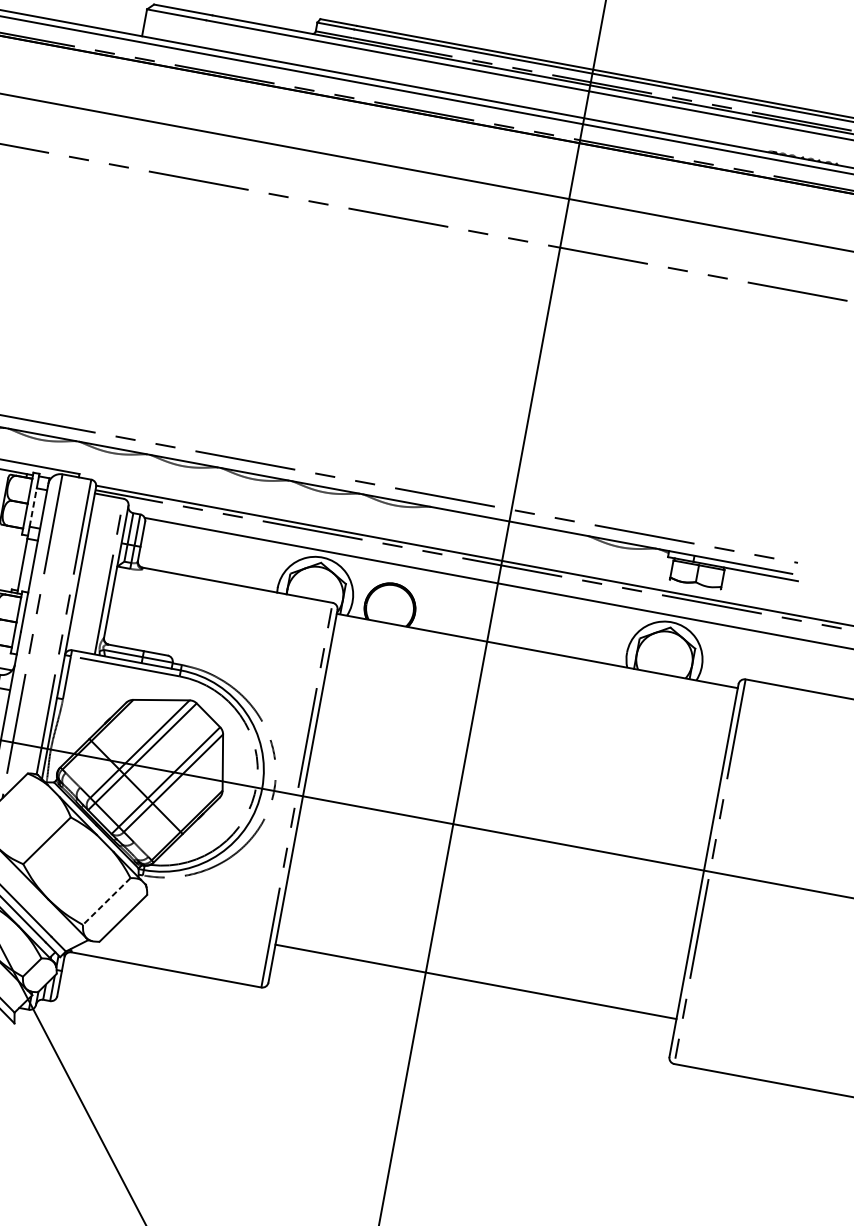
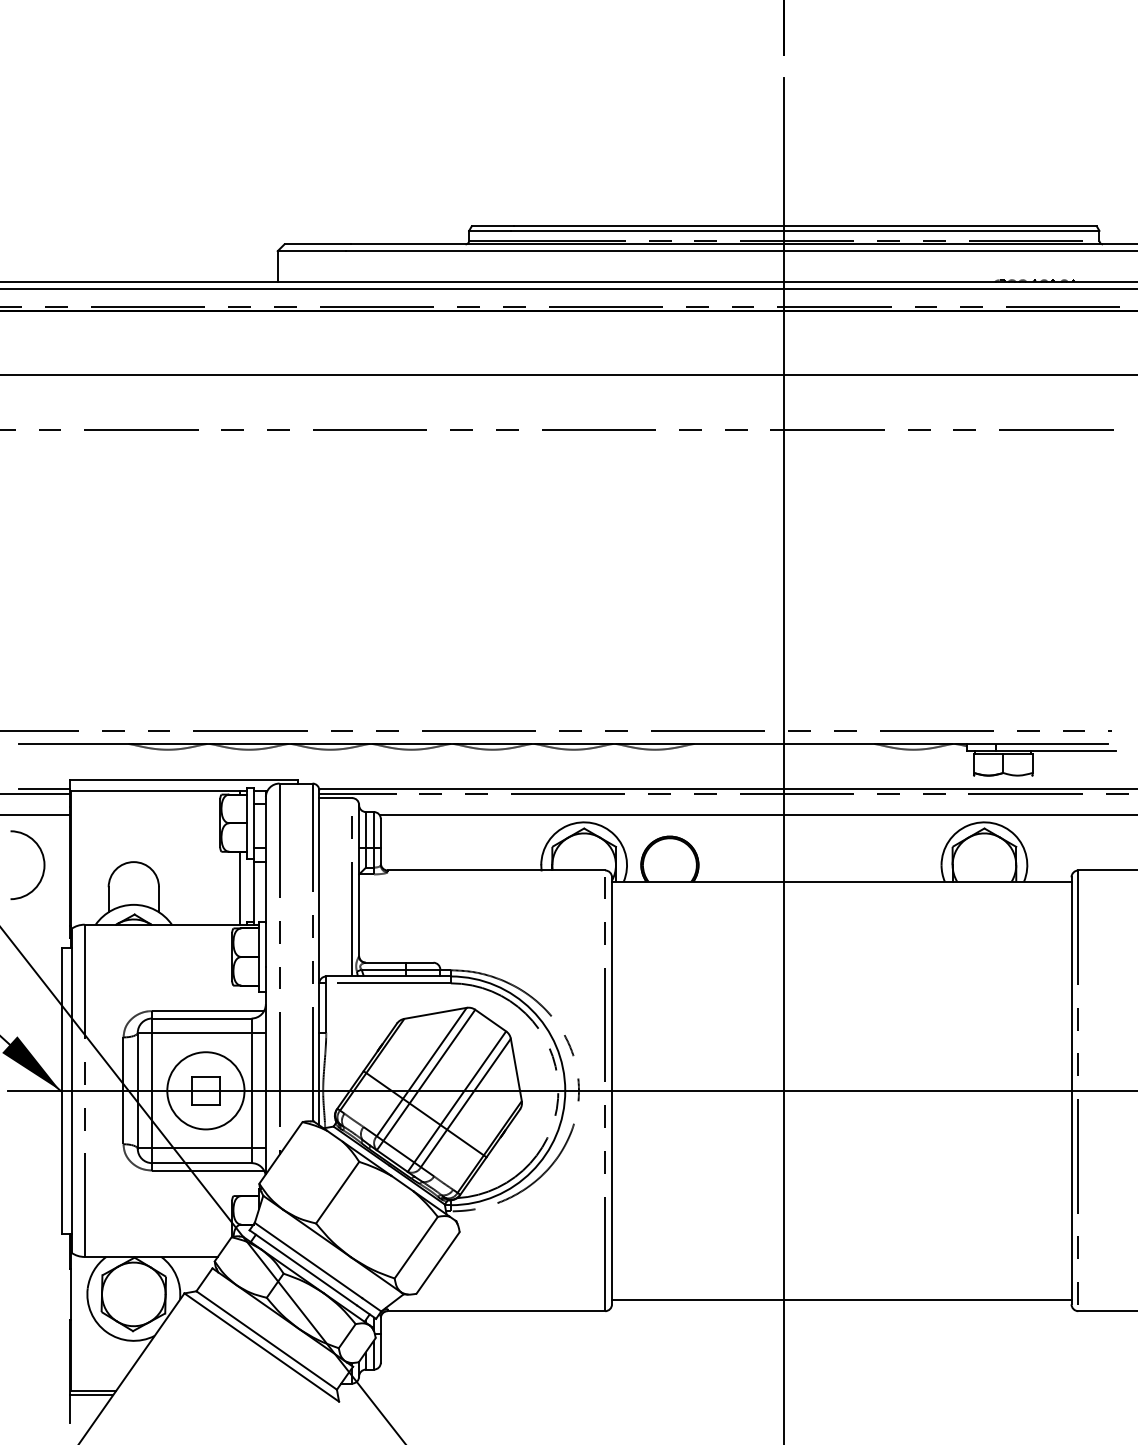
line: (33, 506) -> (253, 825), dashed -> solid
line: (11, 558) -> (240, 887), added
line: (107, 901) -> (416, 1247), dashed -> solid
line: (475, 981) -> (841, 1299), moved

